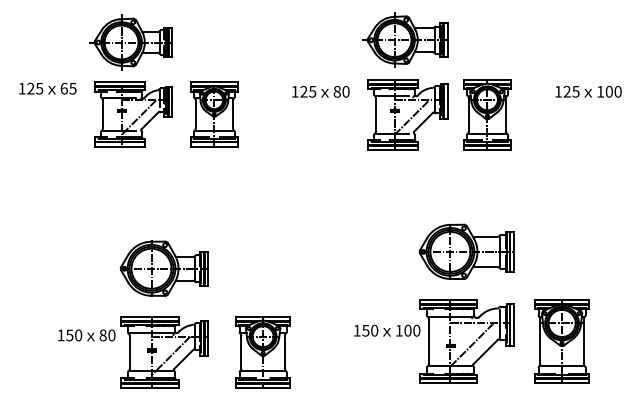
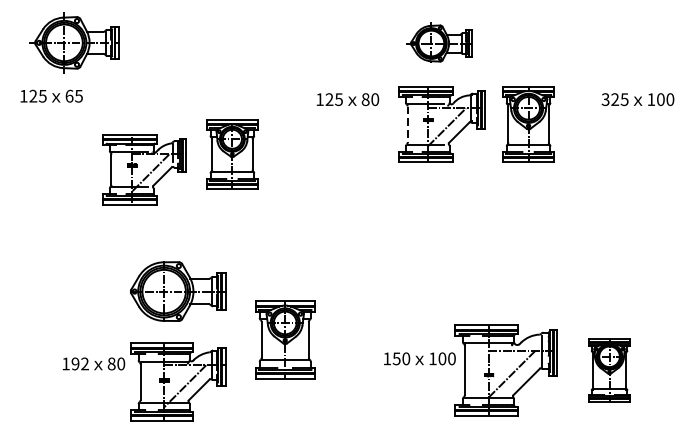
part: (405, 39) -> (439, 42), size x0.7
part: (130, 42) -> (74, 42), moved
text: (557, 91) -> (604, 99), 125 -> 325
part: (133, 114) -> (144, 169), moved
part: (214, 114) -> (232, 154), moved
line: (375, 114) -> (407, 124), solid -> dashed
part: (466, 251) -> (505, 272), removed
text: (74, 335) -> (80, 364), 150 -> 192
part: (561, 341) -> (608, 370), size x0.7
part: (262, 352) -> (284, 340), moved

